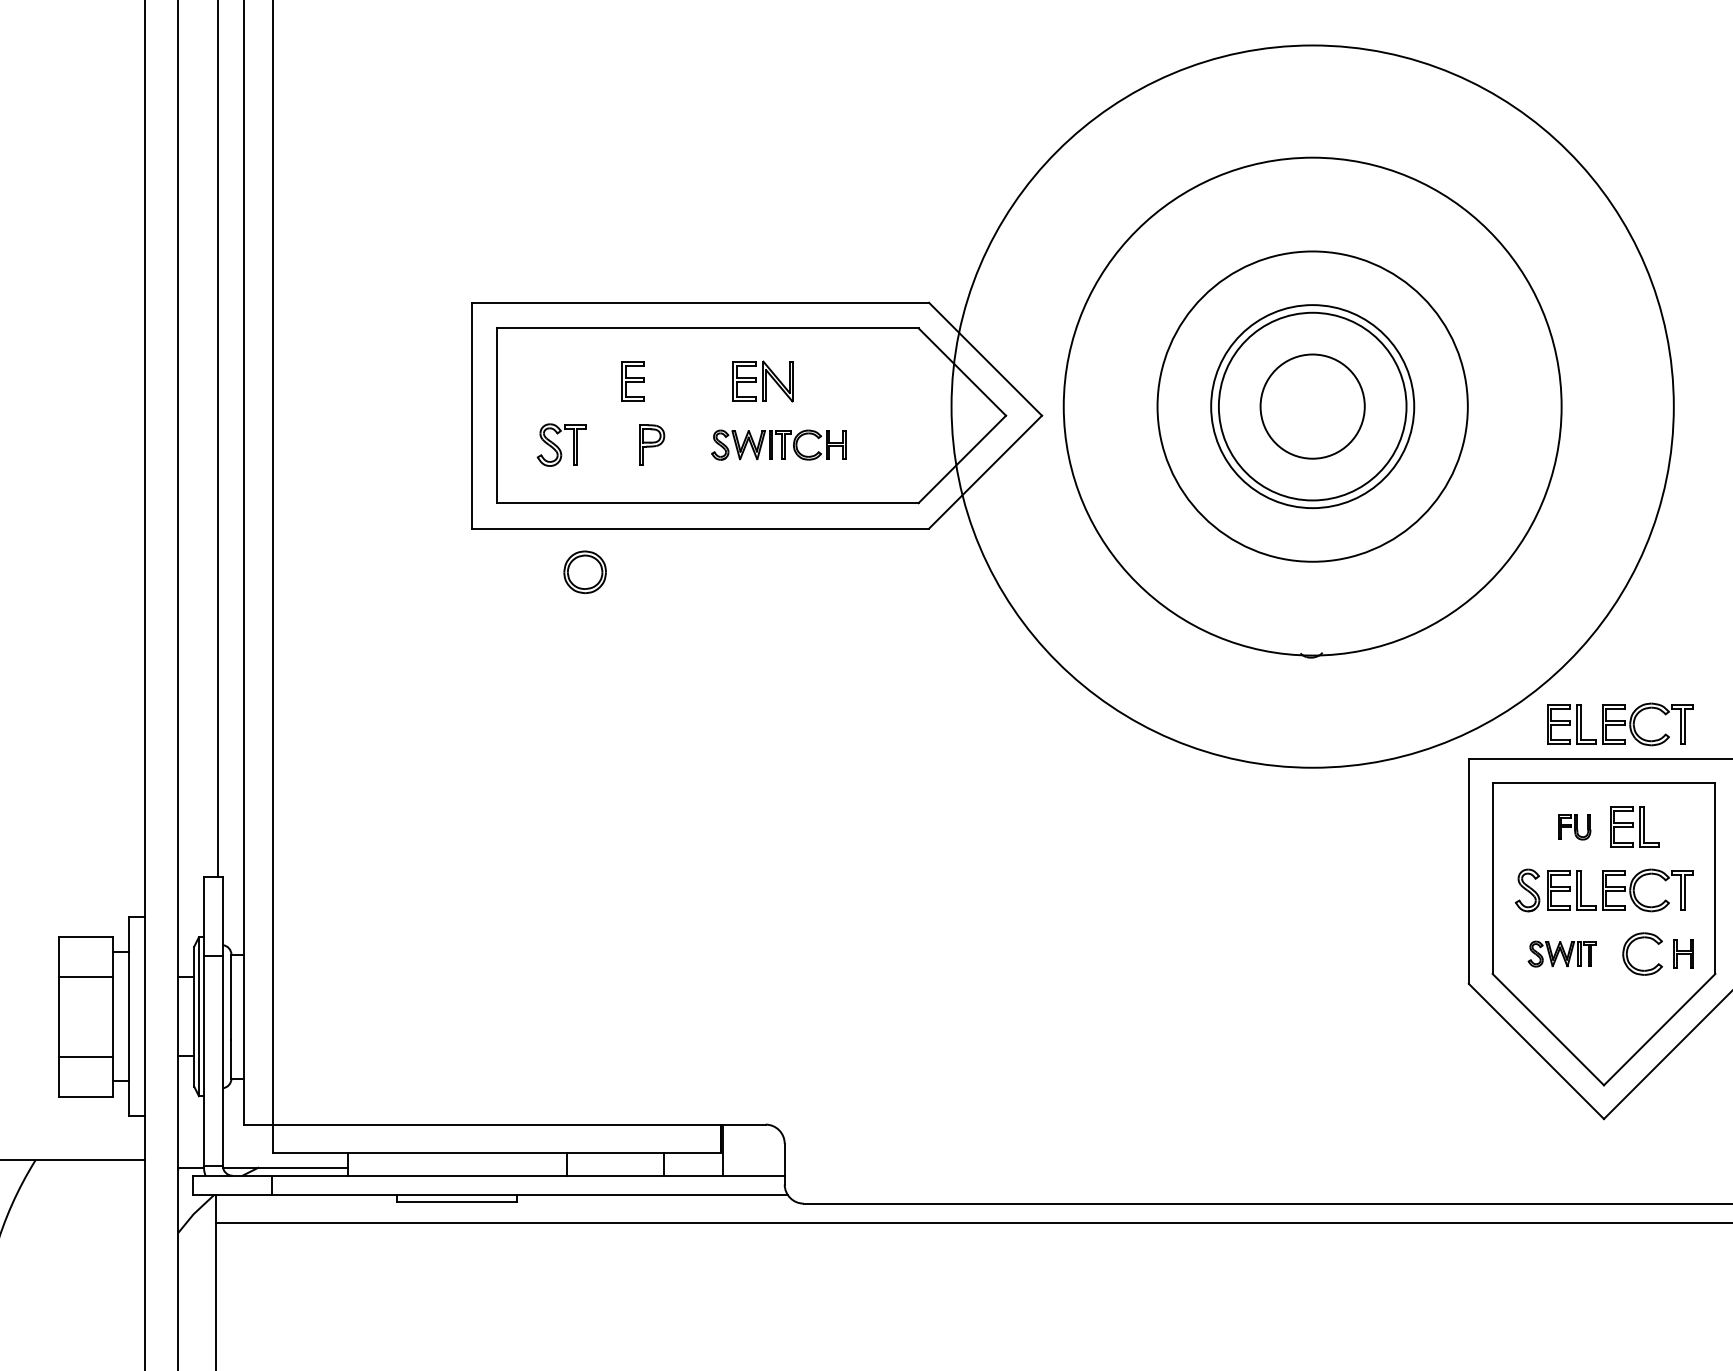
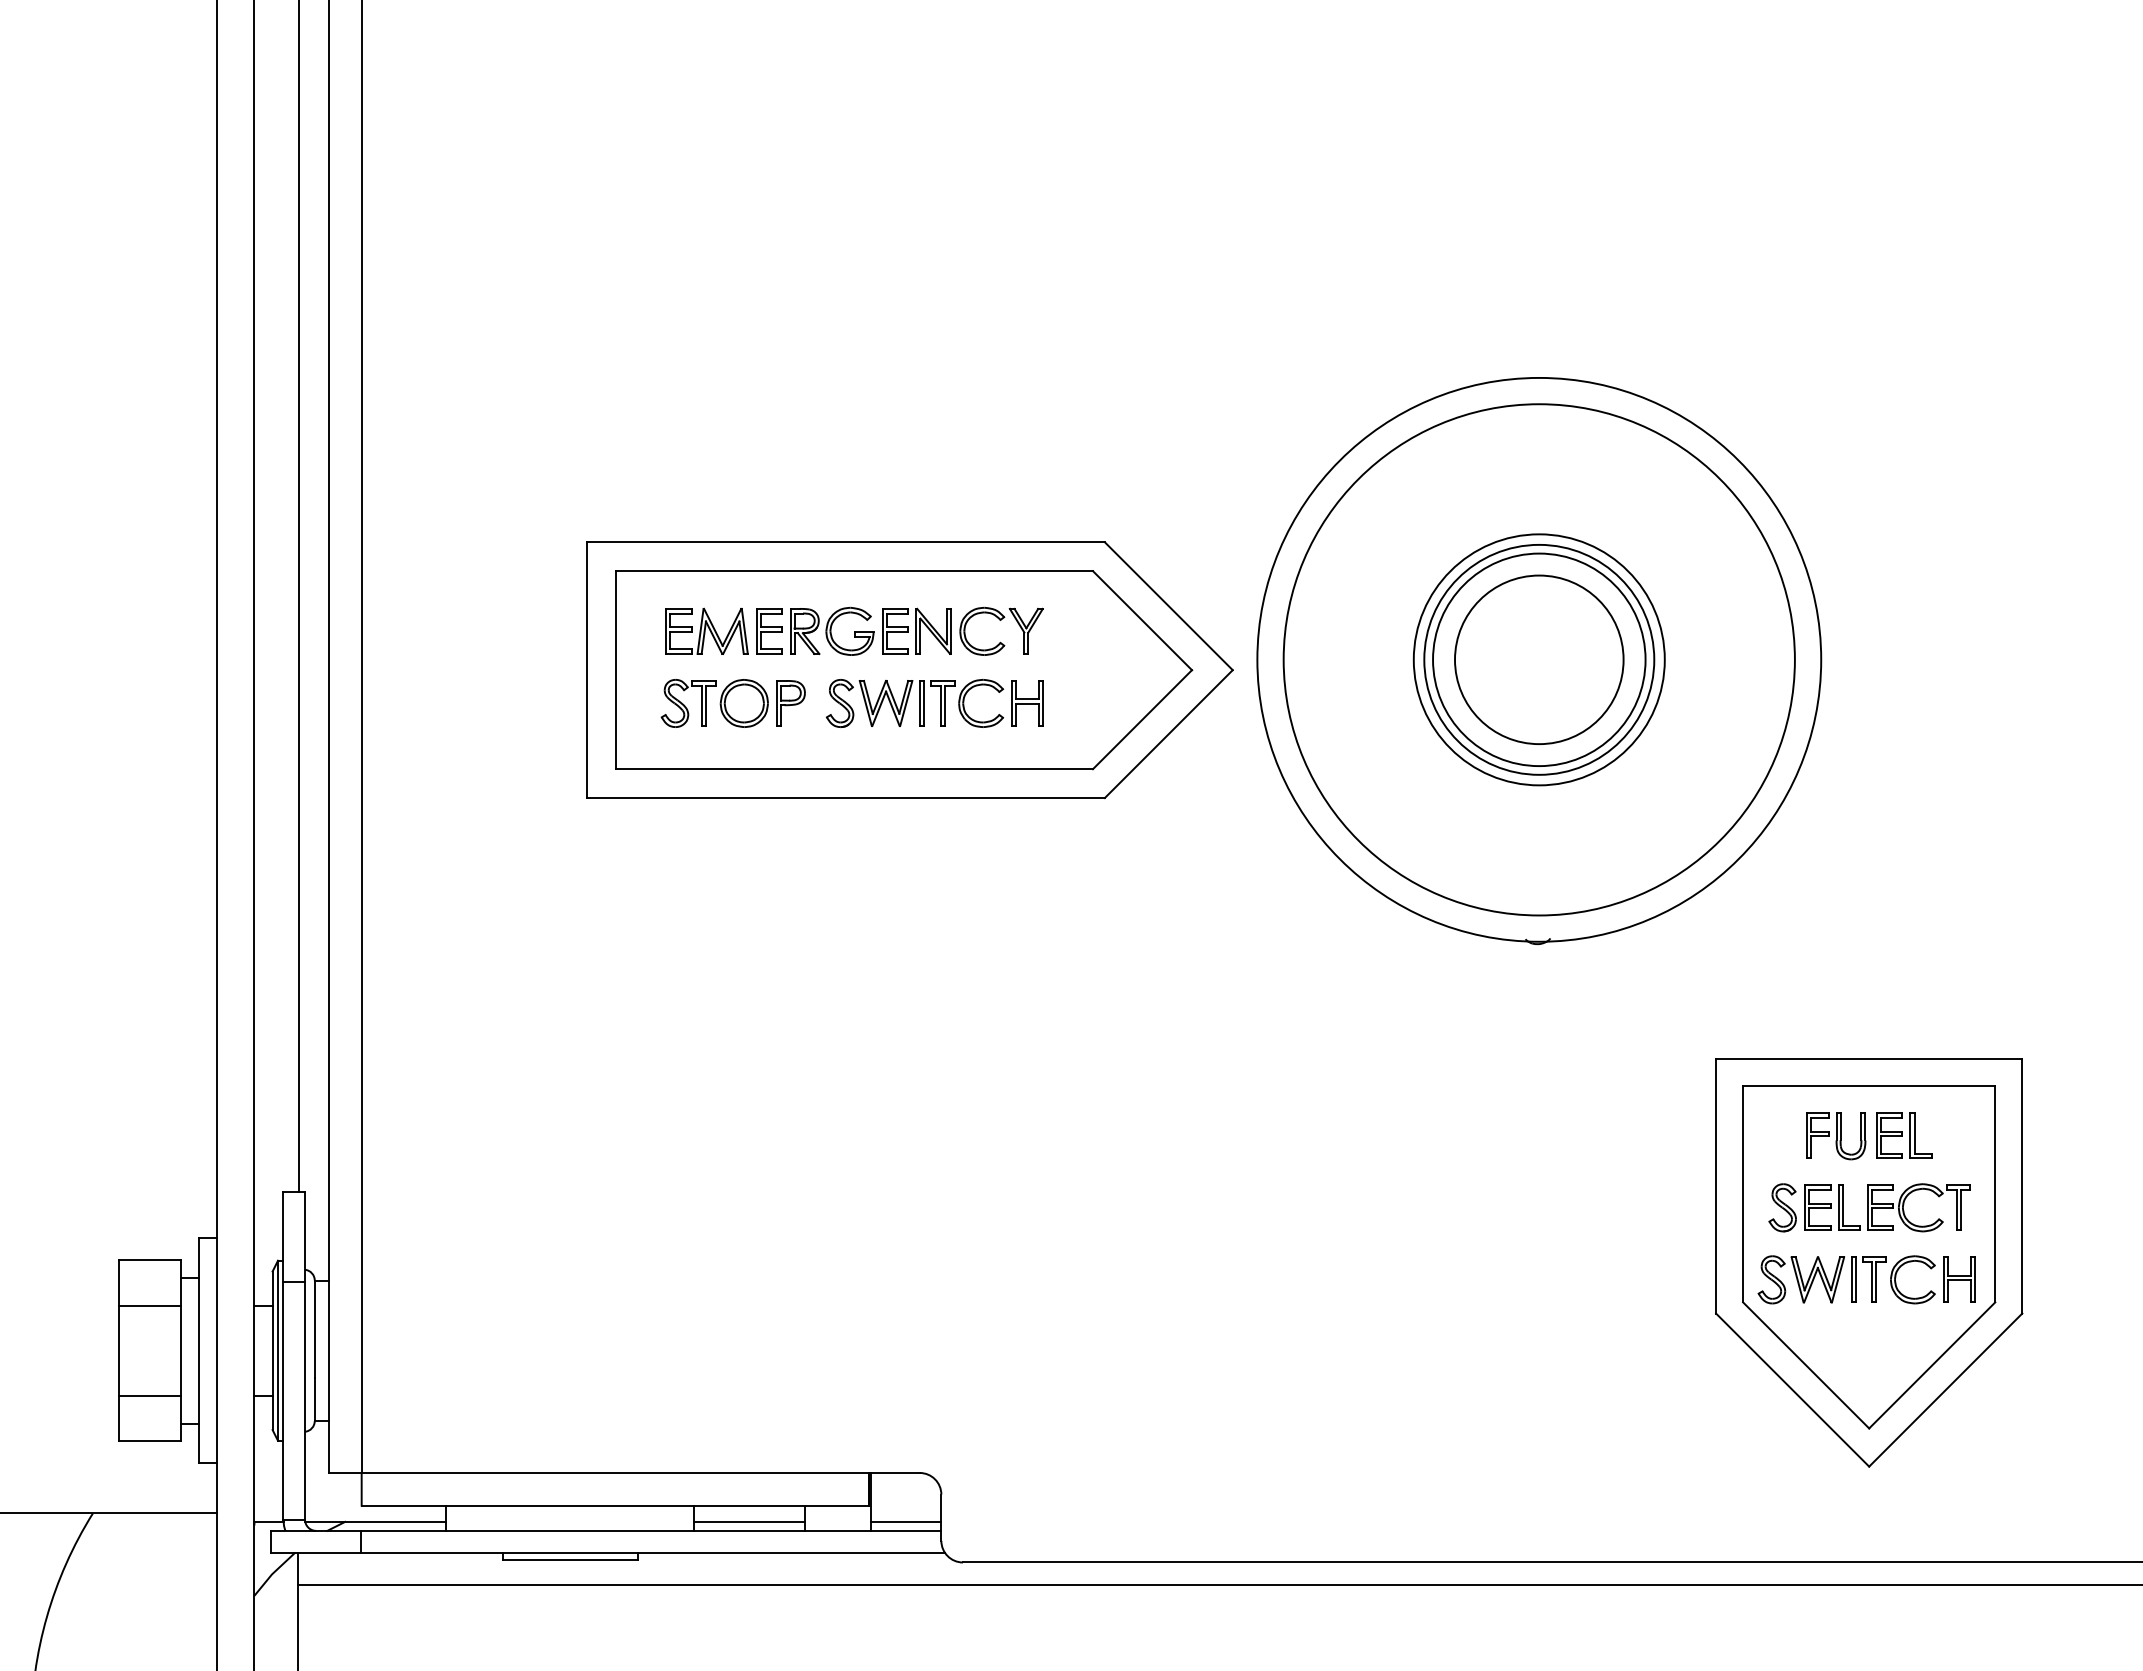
part: (837, 371) -> (1001, 620), added
part: (577, 380) -> (706, 630), added
part: (688, 380) -> (832, 630), added
circle: (1311, 406) -> (1538, 659), size x0.62
circle: (1311, 406) -> (1538, 659), size x0.71
circle: (1312, 406) -> (1539, 659), size x1.43
part: (778, 445) -> (934, 703), size x1.43
part: (584, 572) -> (743, 703), moved
part: (1620, 724) -> (1887, 1019), removed
part: (1575, 827) -> (1836, 1136), size x1.67
part: (1561, 953) -> (1821, 1279), size x1.67
part: (1683, 953) -> (1959, 1279), size x1.43
line: (615, 1167) -> (749, 1521), added
line: (753, 1167) -> (906, 1521), added

